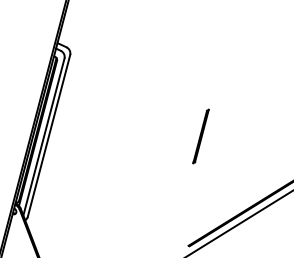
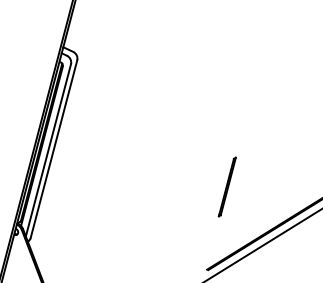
line: (200, 136) -> (226, 187), moved

